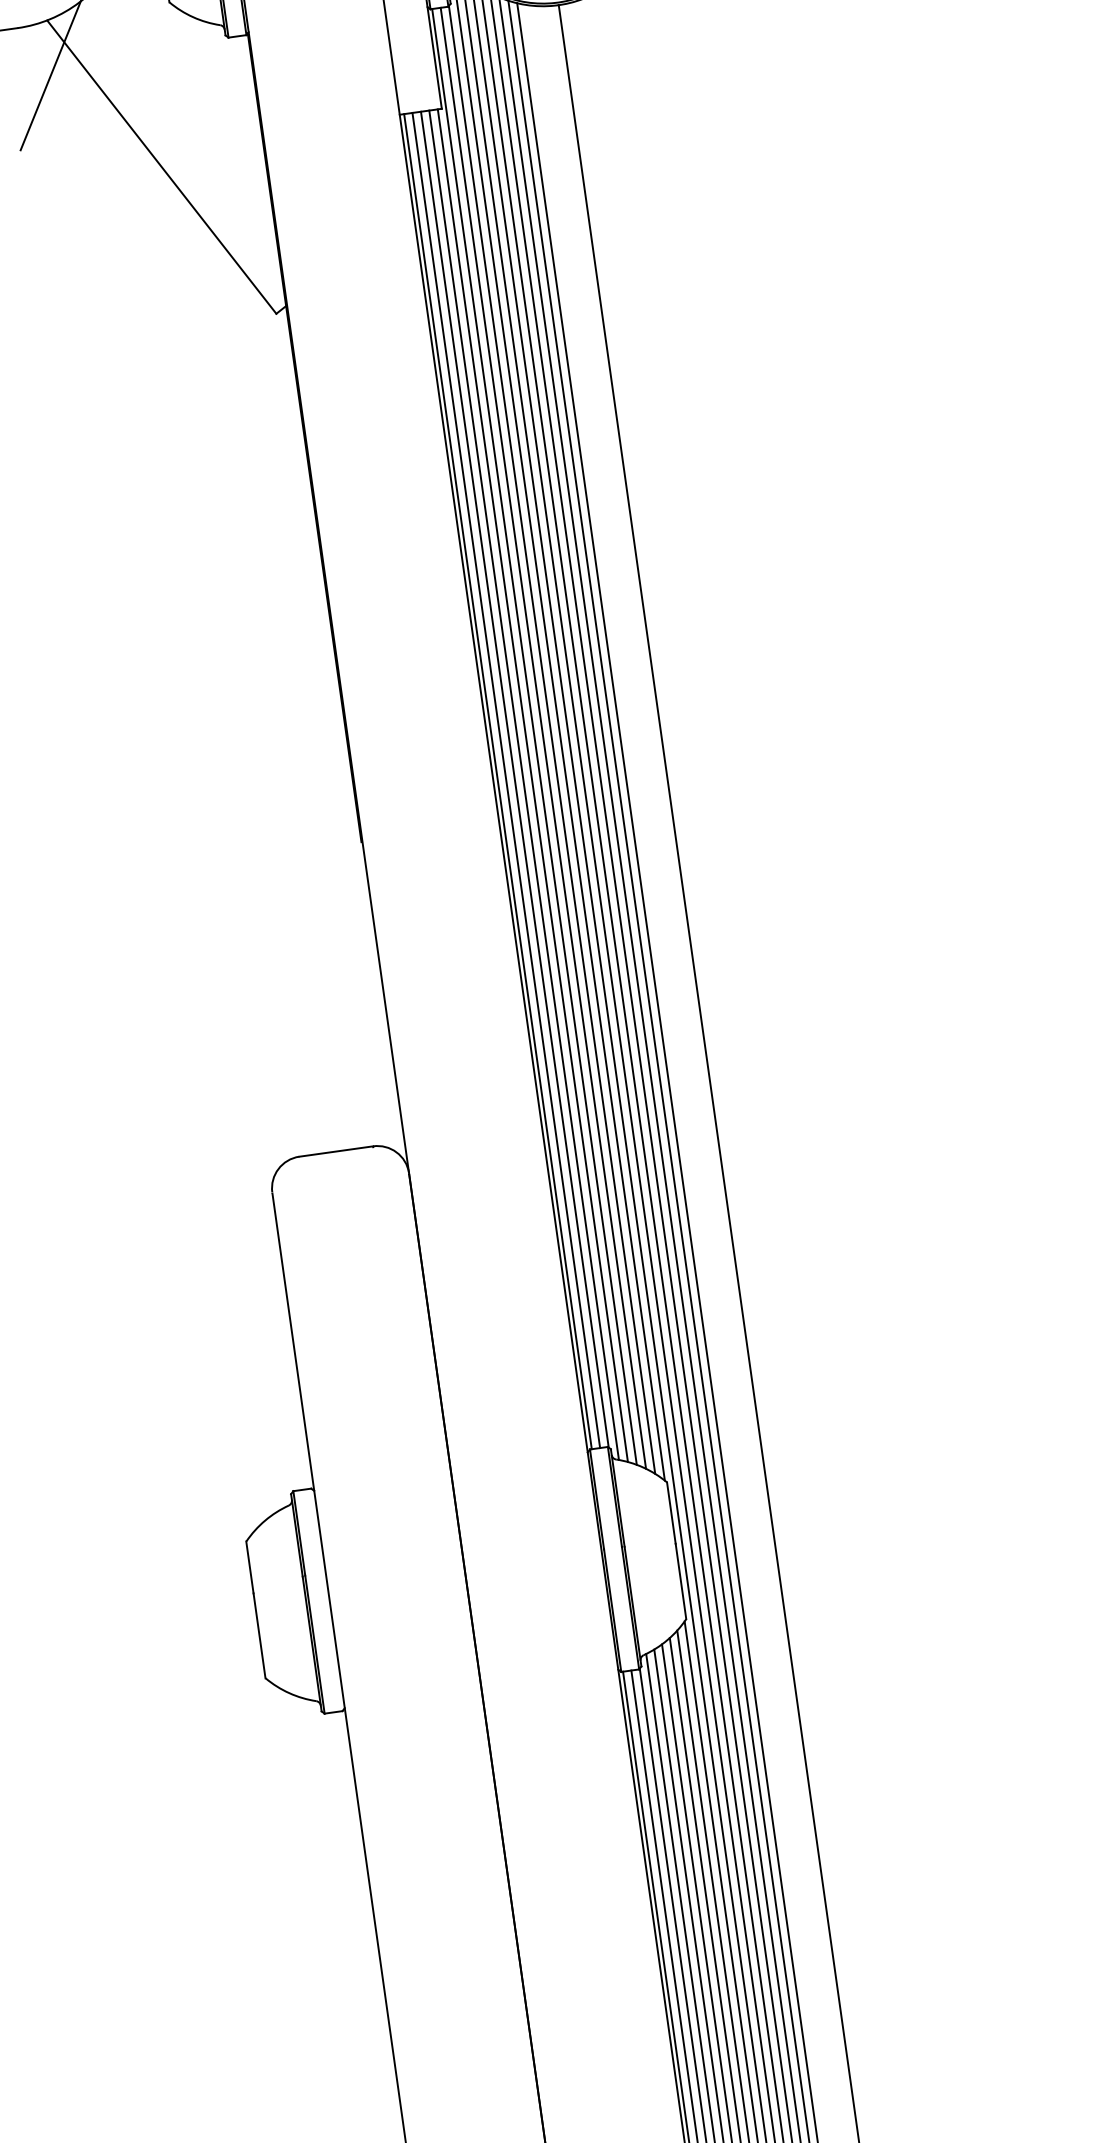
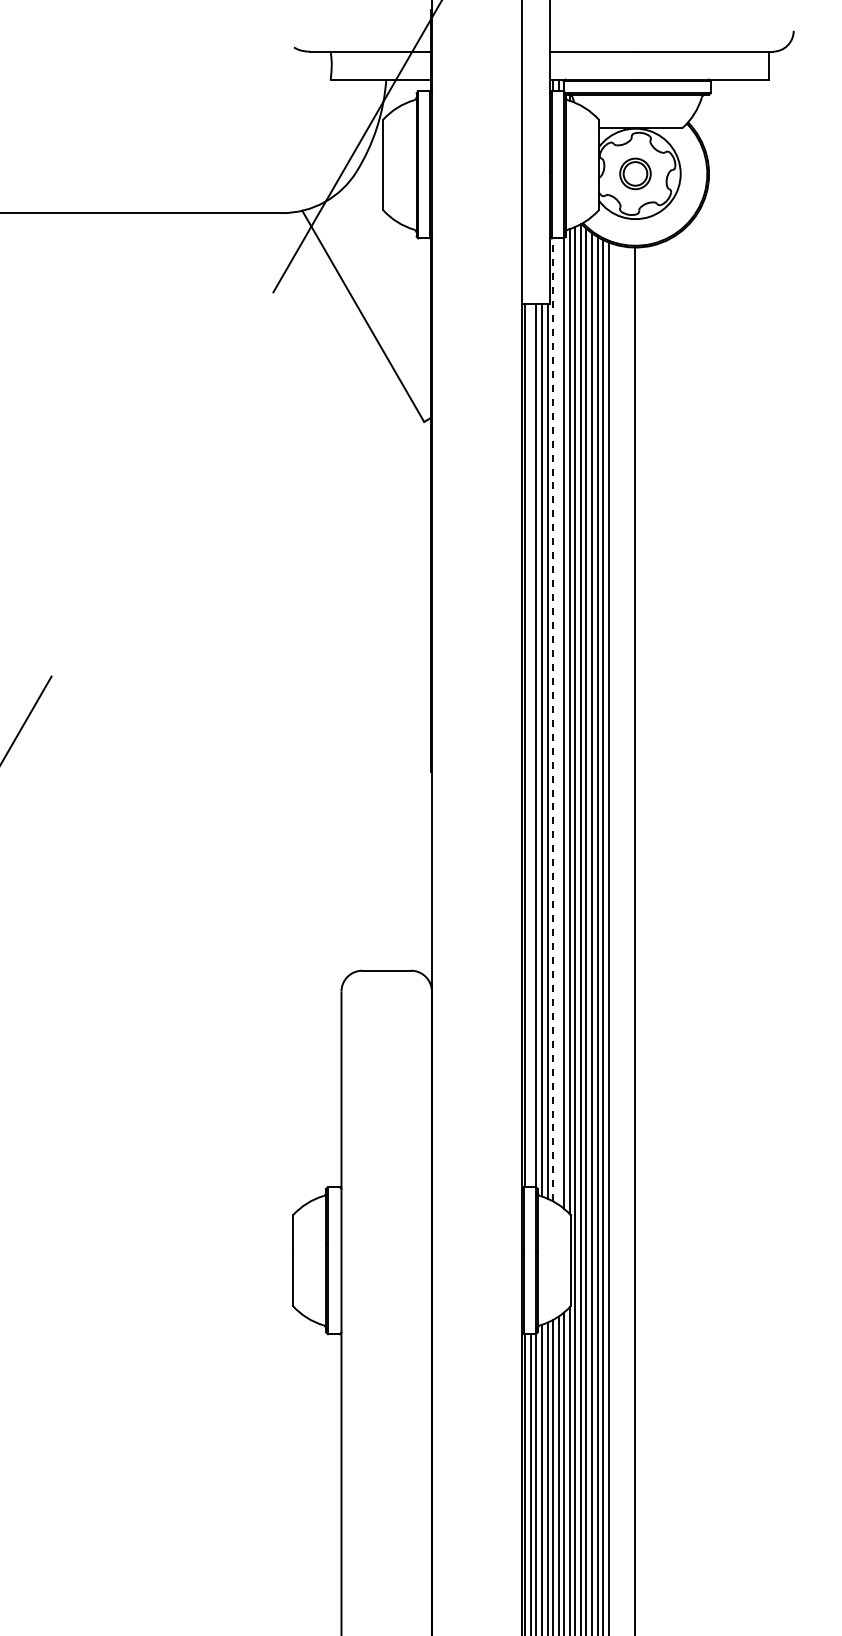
line: (535, 736) -> (553, 719), solid -> dashed
line: (543, 738) -> (558, 721), removed
line: (505, 780) -> (530, 745), removed

